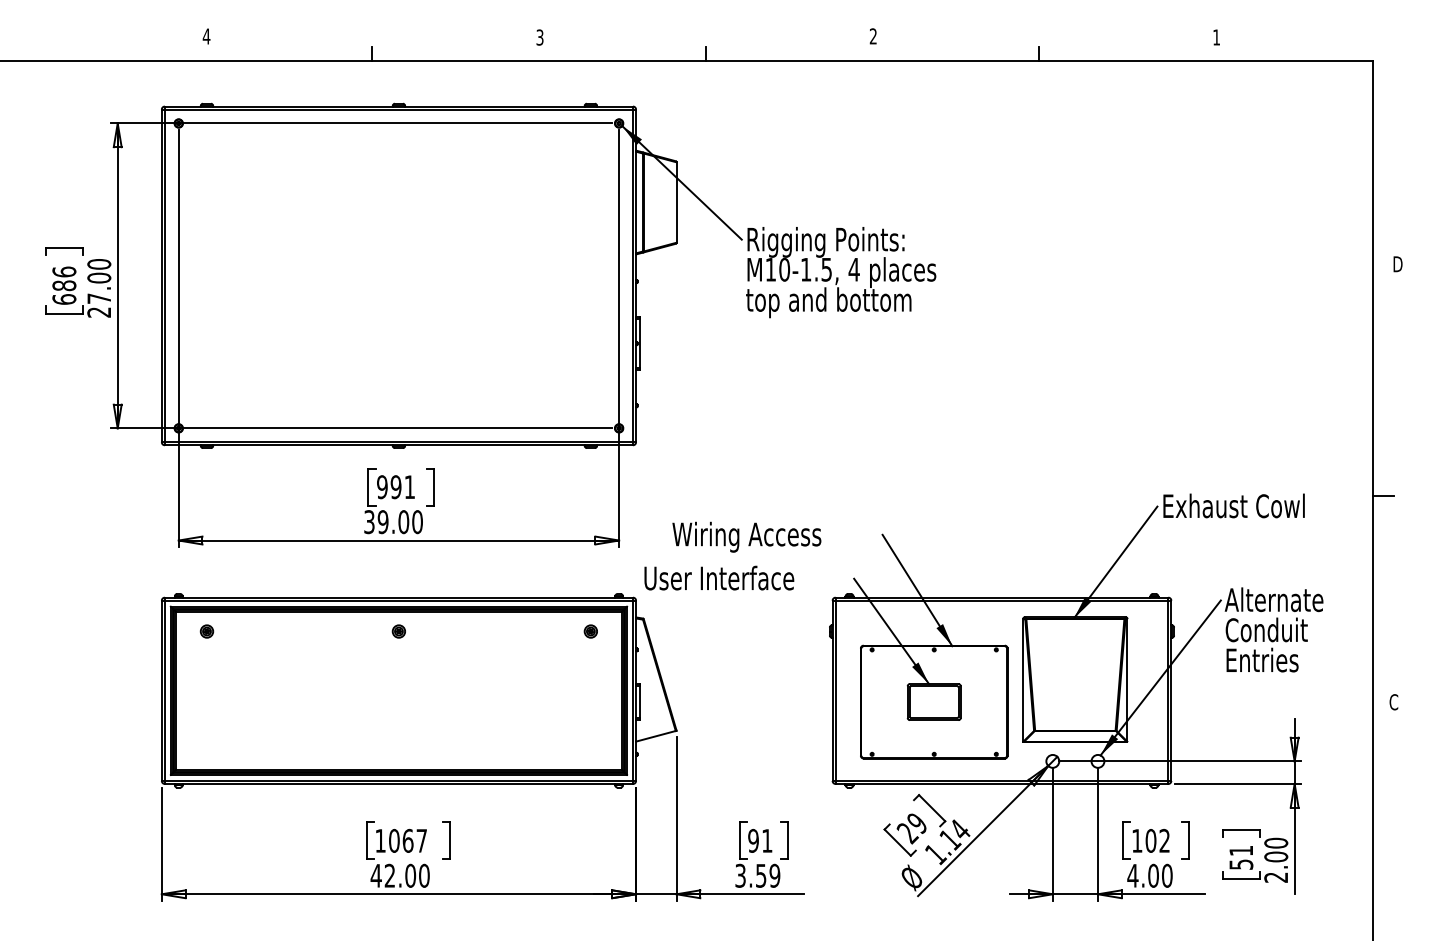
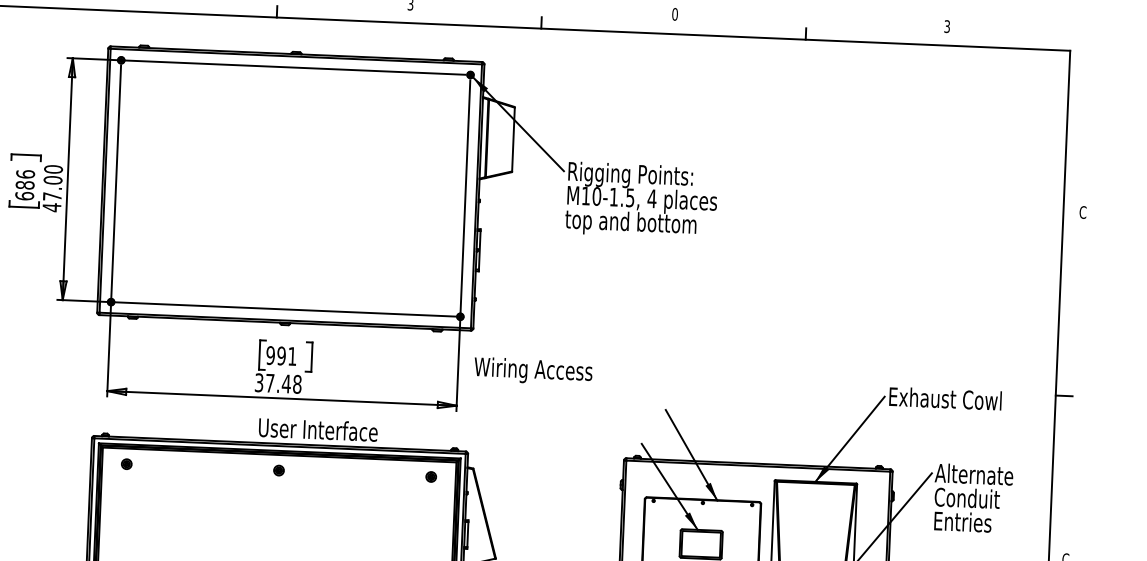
text: (873, 36) -> (675, 14), 2 -> 0
text: (1216, 37) -> (947, 26), 1 -> 3
text: (1397, 264) -> (1083, 212), D -> C
text: (98, 312) -> (51, 207), 27.00 -> 47.00
text: (399, 522) -> (283, 384), 39.00 -> 37.48
text: (746, 536) -> (533, 370), moved
text: (719, 577) -> (318, 429), moved

